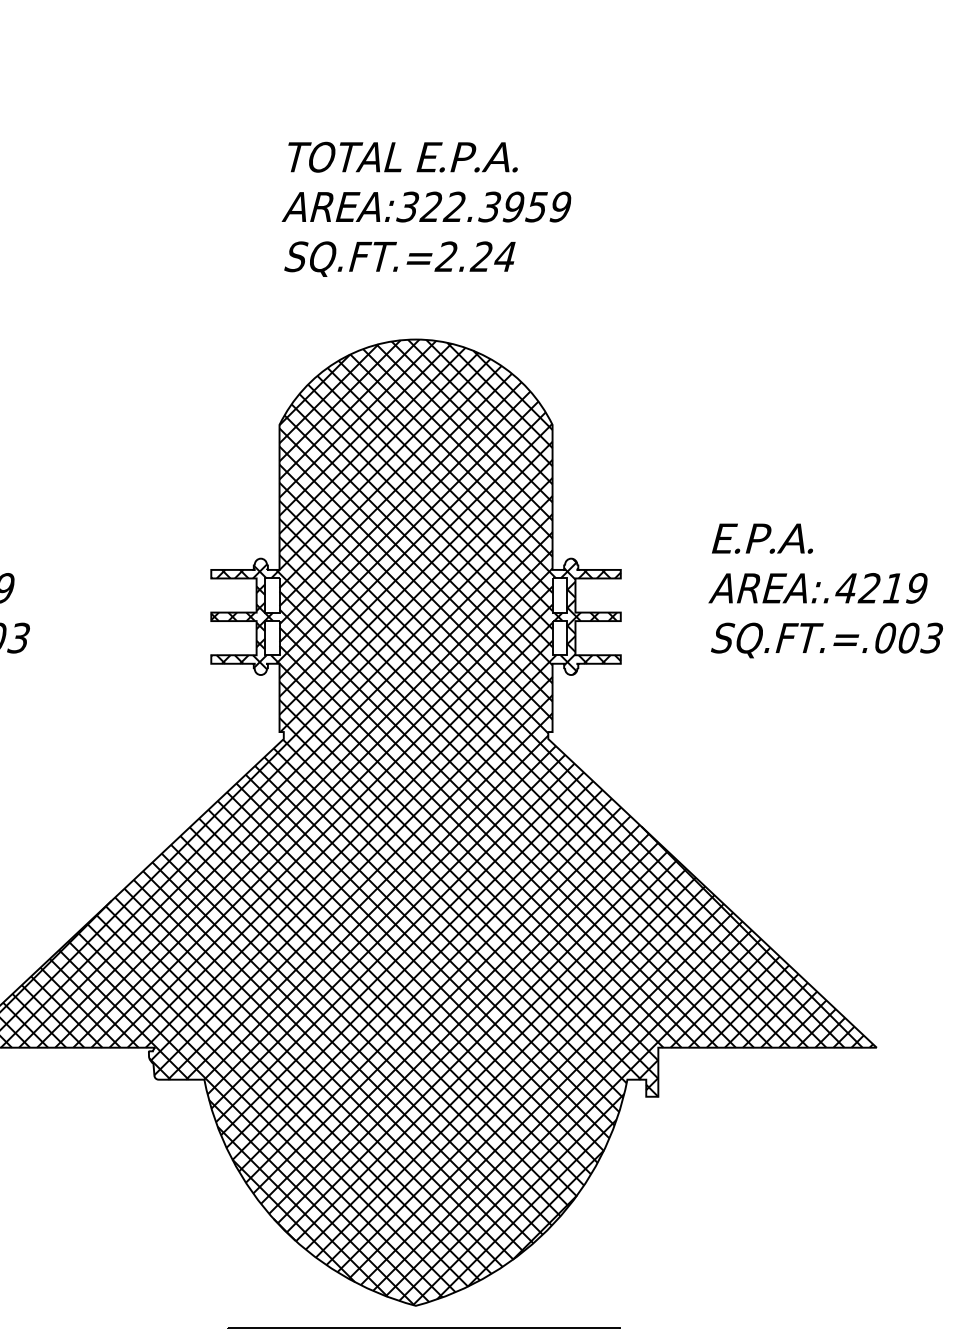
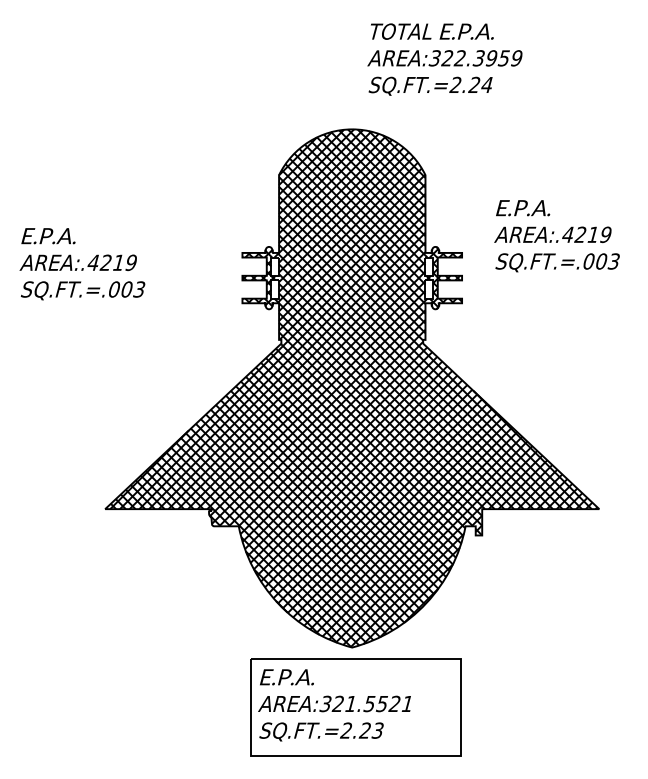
text: (425, 209) -> (444, 59), moved
text: (824, 591) -> (556, 236), moved

